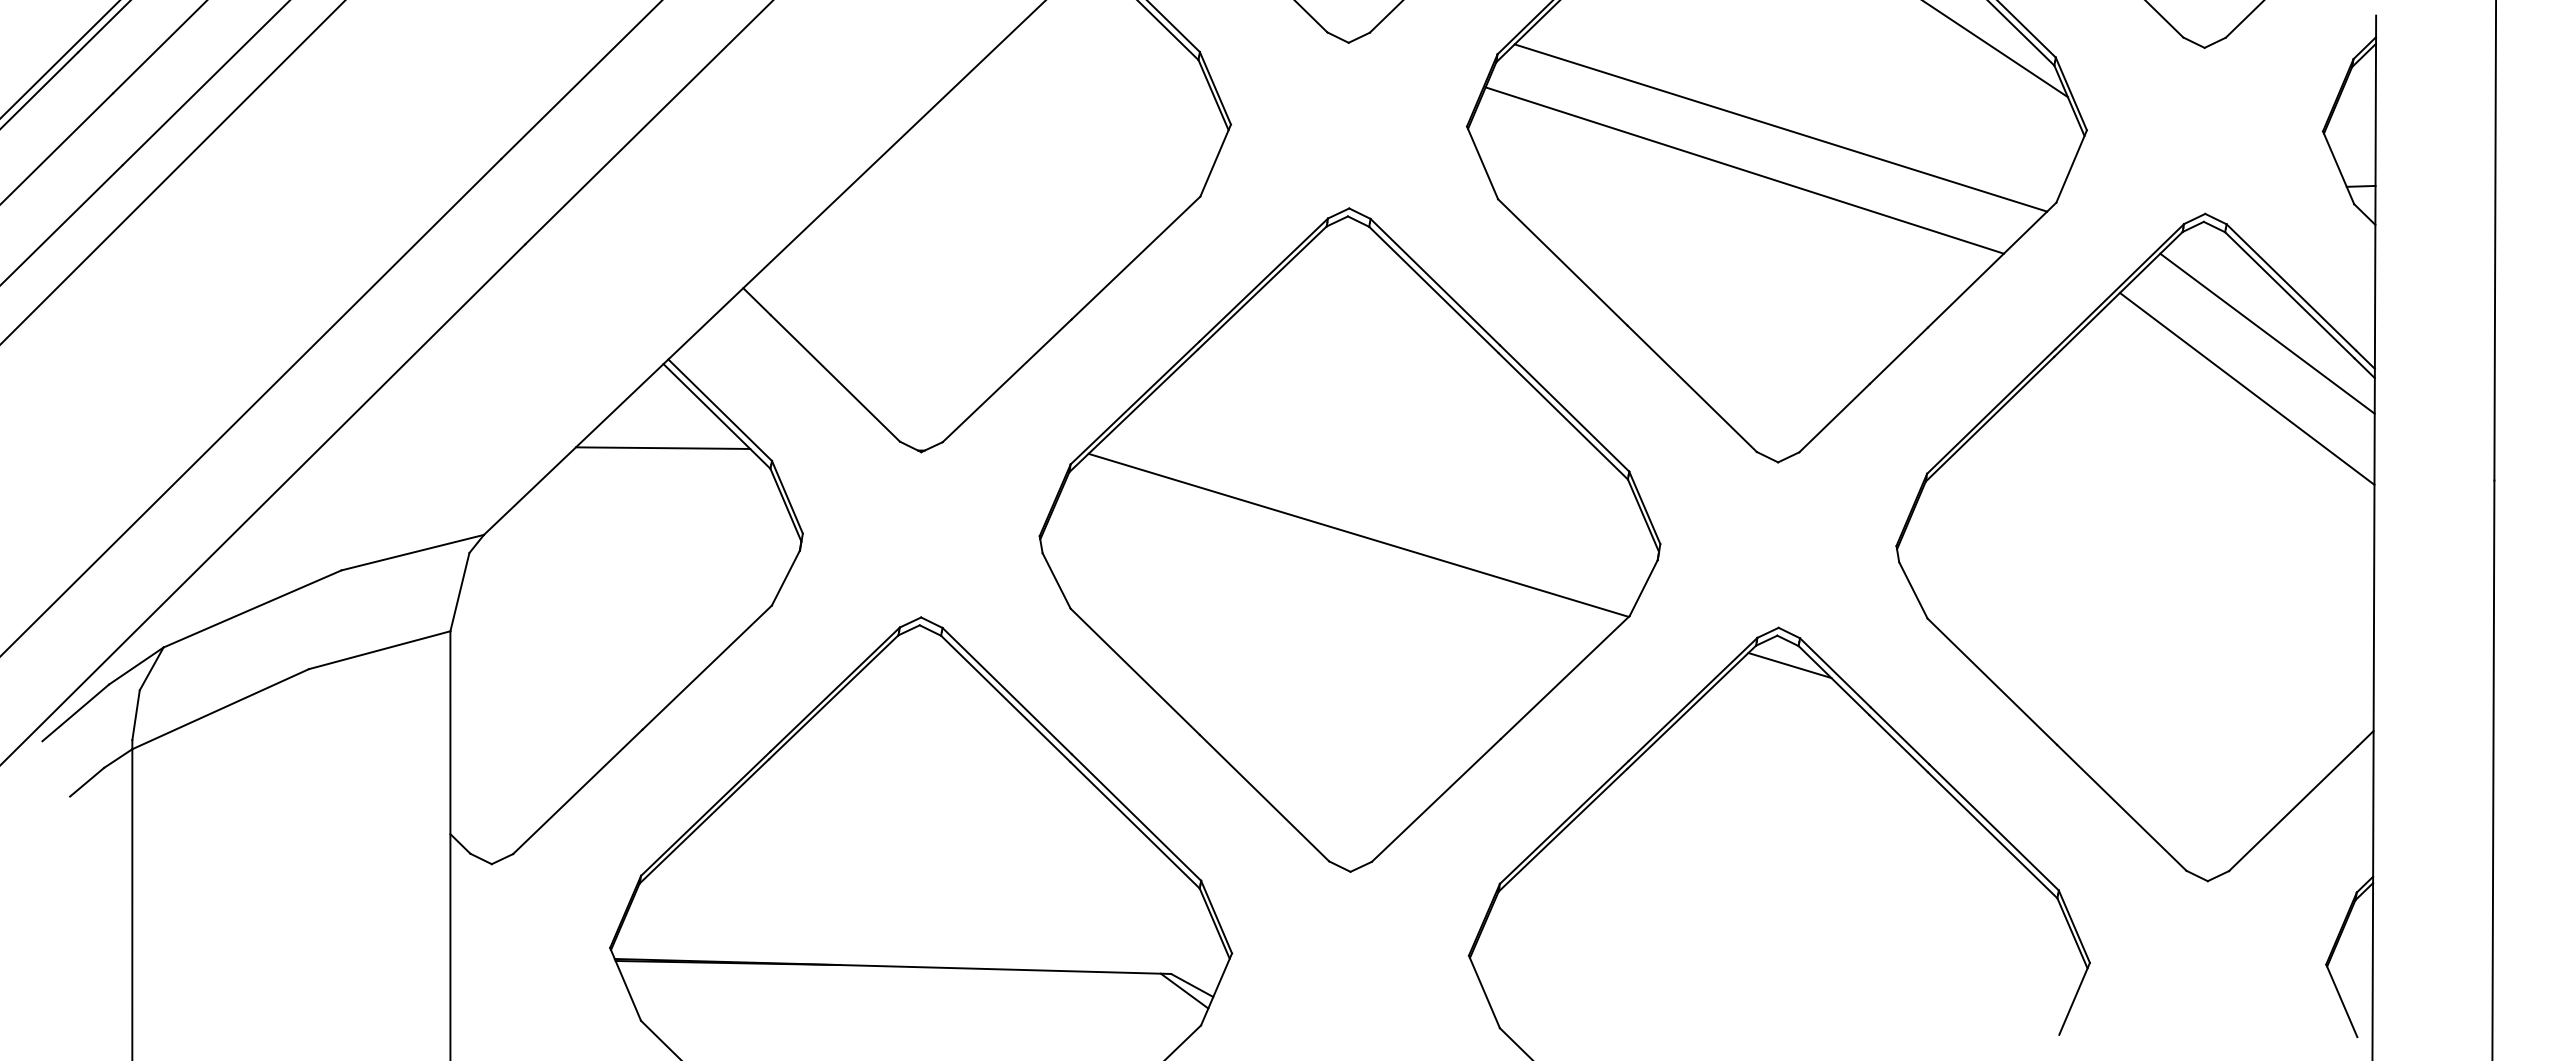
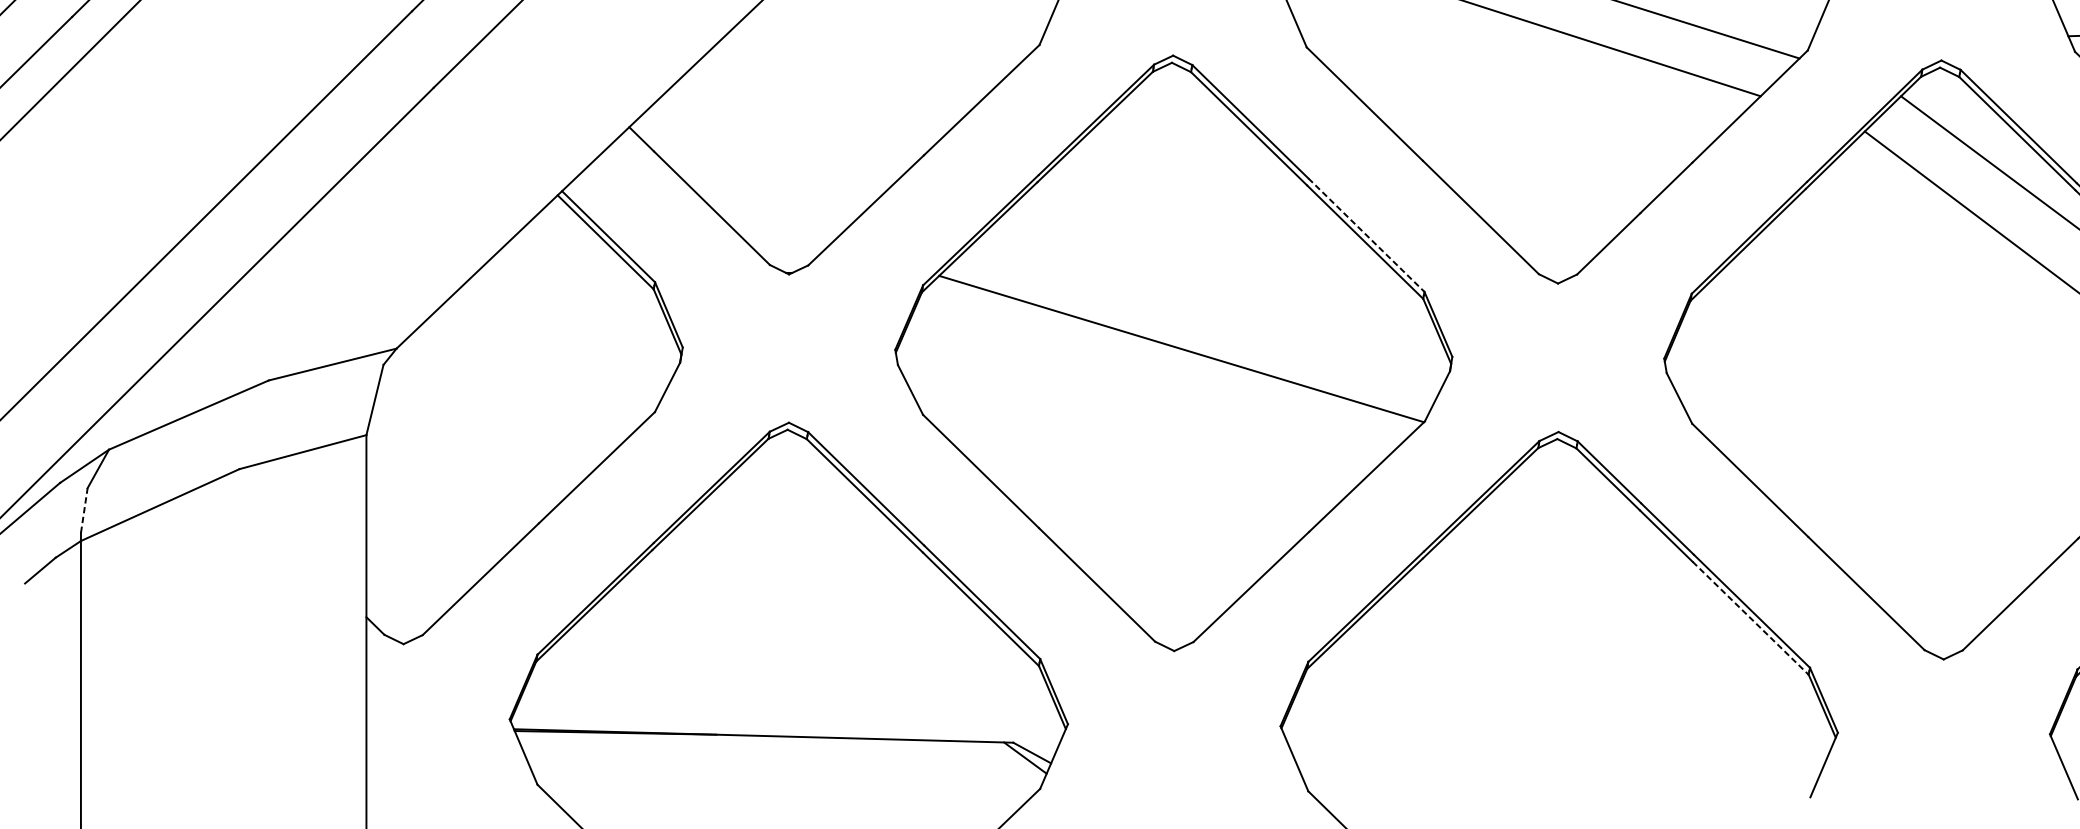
line: (1564, 408) -> (1366, 235), solid -> dashed
line: (662, 447) -> (556, 270), removed
line: (1789, 665) -> (1568, 465), removed
line: (136, 714) -> (84, 509), solid -> dashed
line: (1993, 835) -> (1751, 618), solid -> dashed

